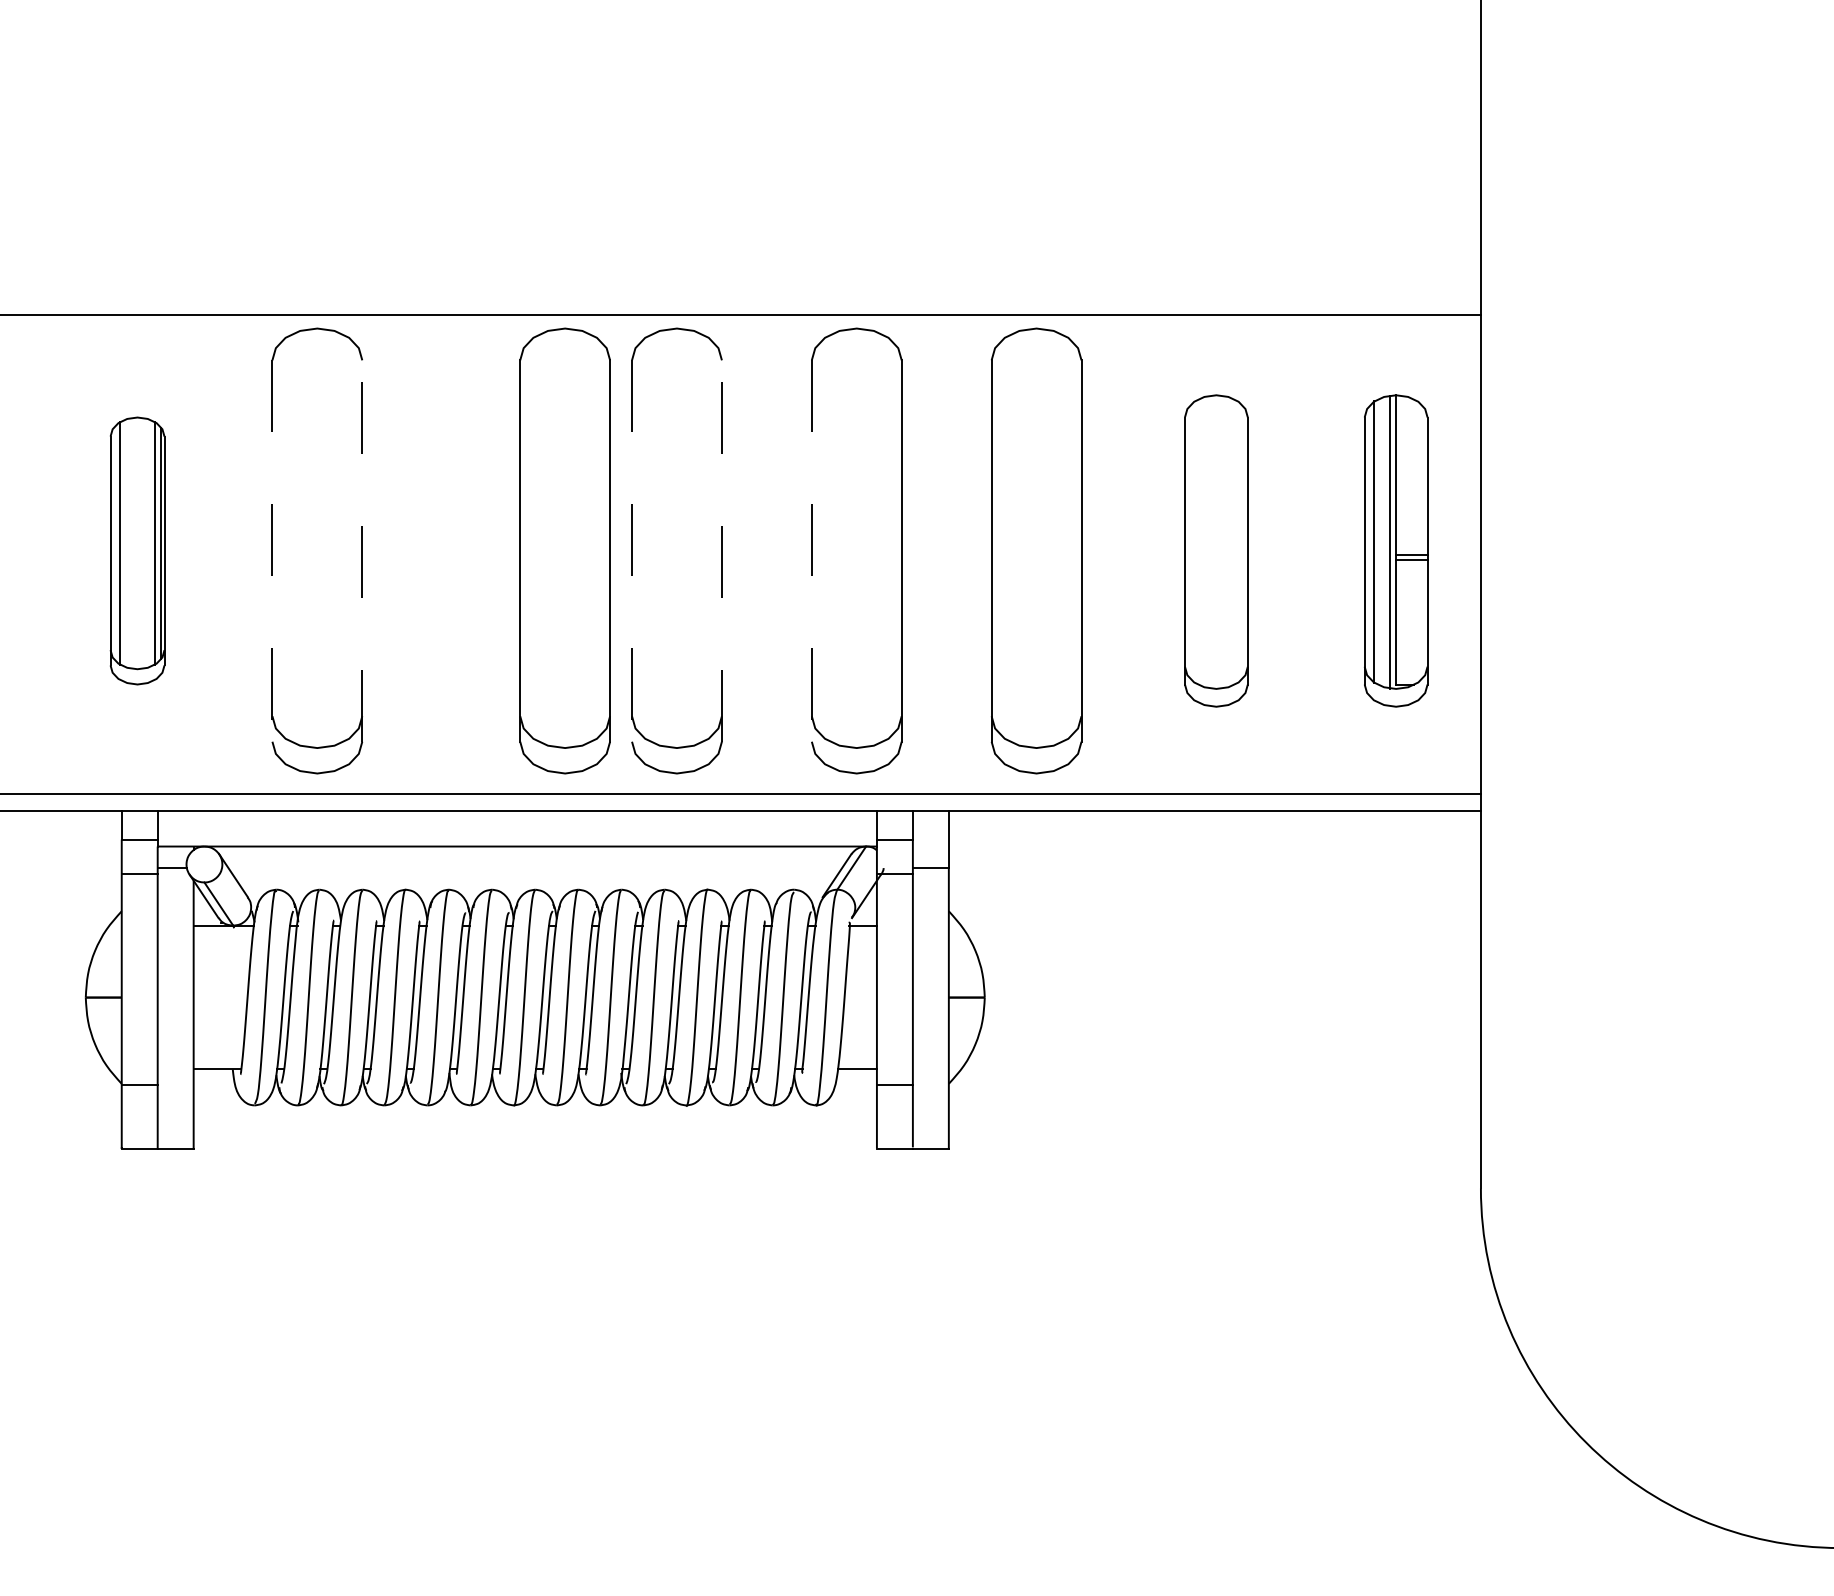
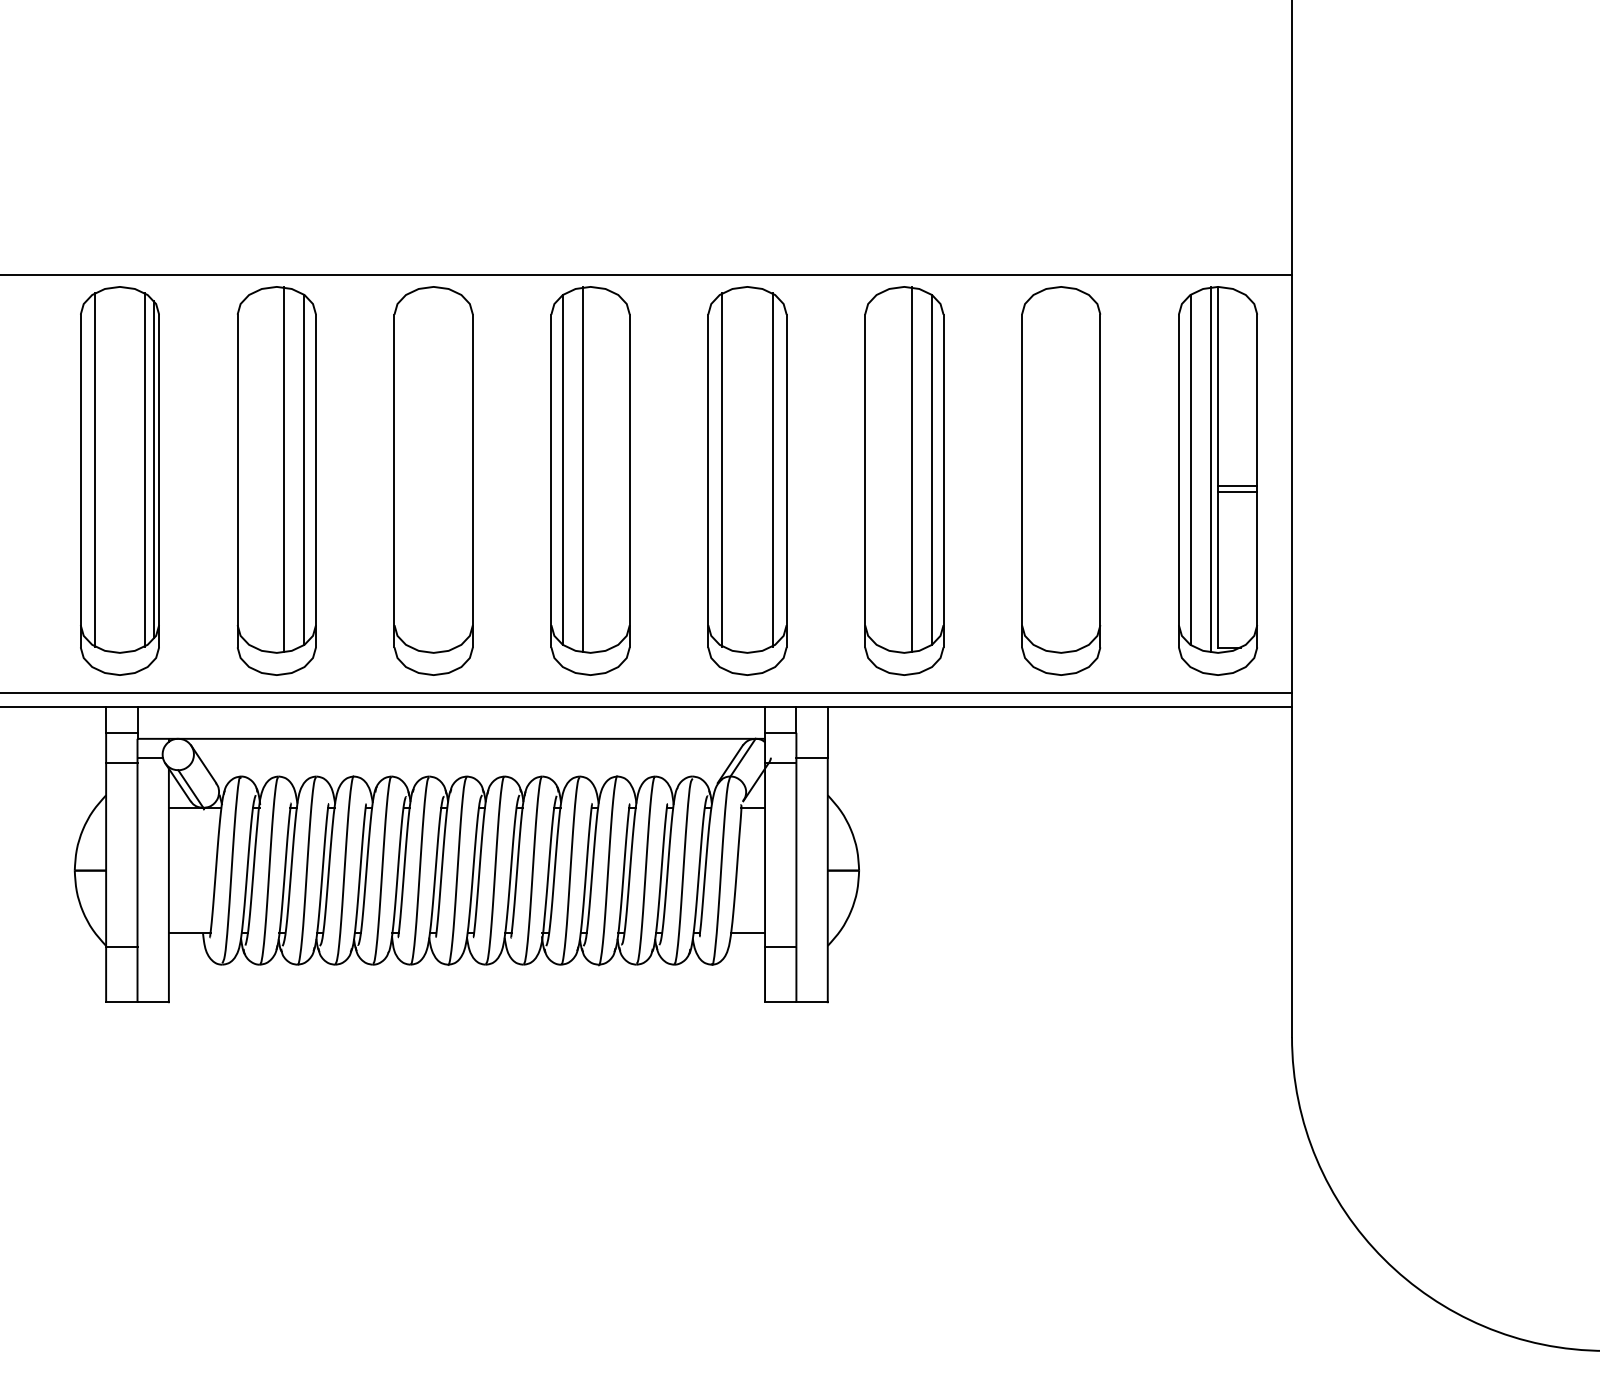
line: (828, 537) -> (722, 469), added
line: (885, 537) -> (772, 469), added
line: (326, 538) -> (284, 470), added
line: (348, 538) -> (303, 470), added
line: (645, 538) -> (563, 470), added
line: (668, 538) -> (583, 470), added
line: (1045, 538) -> (912, 470), added
line: (1067, 538) -> (931, 470), added
part: (137, 550) -> (119, 480), size x1.67
part: (564, 550) -> (433, 480), moved
part: (1216, 550) -> (1061, 480), size x1.43
part: (1395, 550) -> (1217, 480), size x1.43
line: (272, 551) -> (237, 481), dashed -> solid
line: (362, 551) -> (316, 481), dashed -> solid
line: (632, 551) -> (551, 481), dashed -> solid
line: (721, 551) -> (629, 481), dashed -> solid
line: (811, 551) -> (707, 481), dashed -> solid

